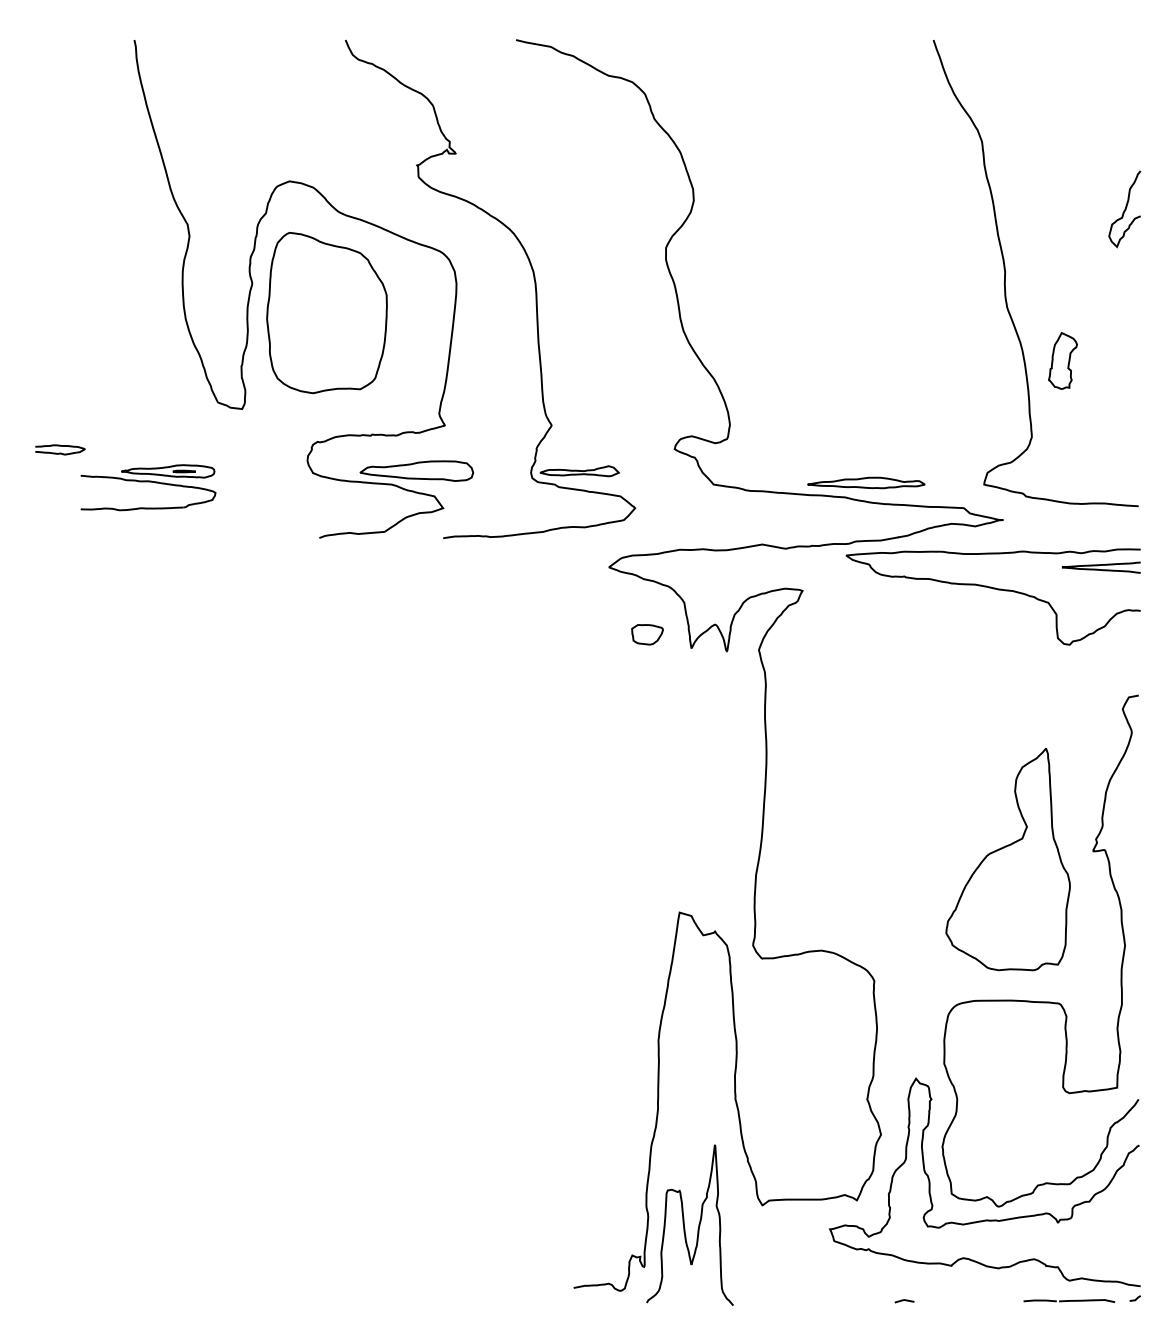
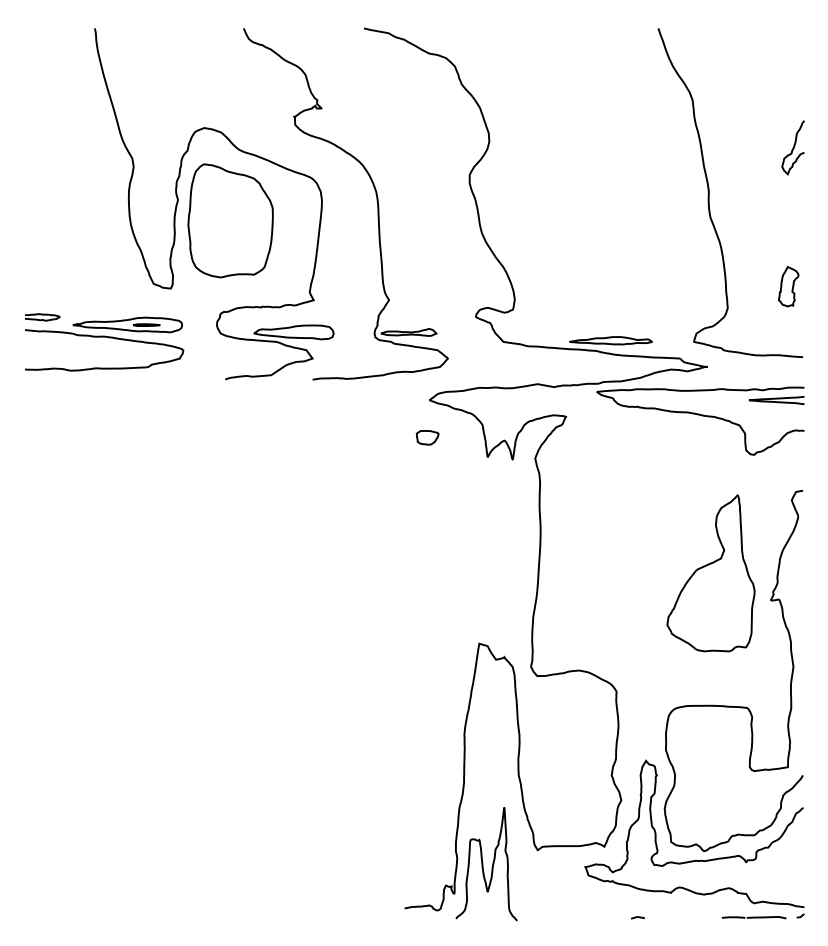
part: (1062, 360) -> (788, 286), moved
part: (148, 486) -> (104, 343), size x1.67
part: (647, 634) -> (427, 437), moved
part: (1007, 859) -> (710, 573), moved

